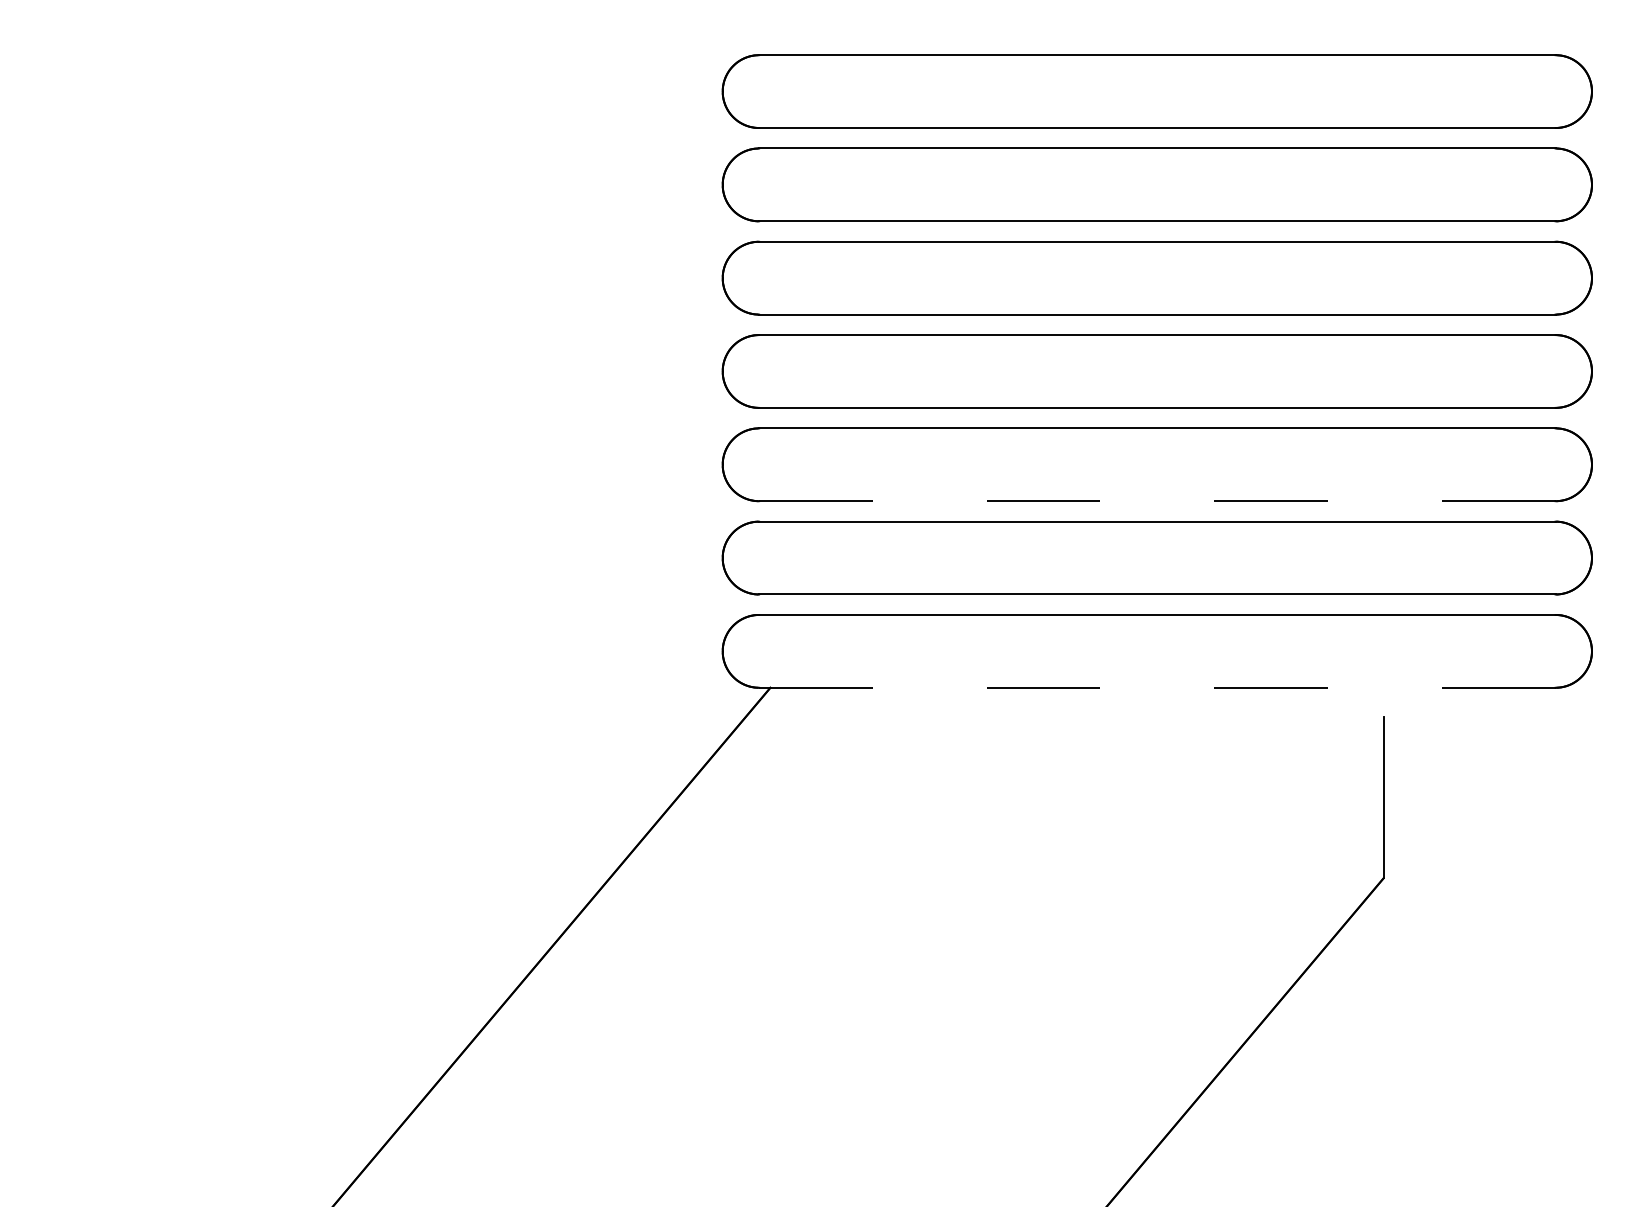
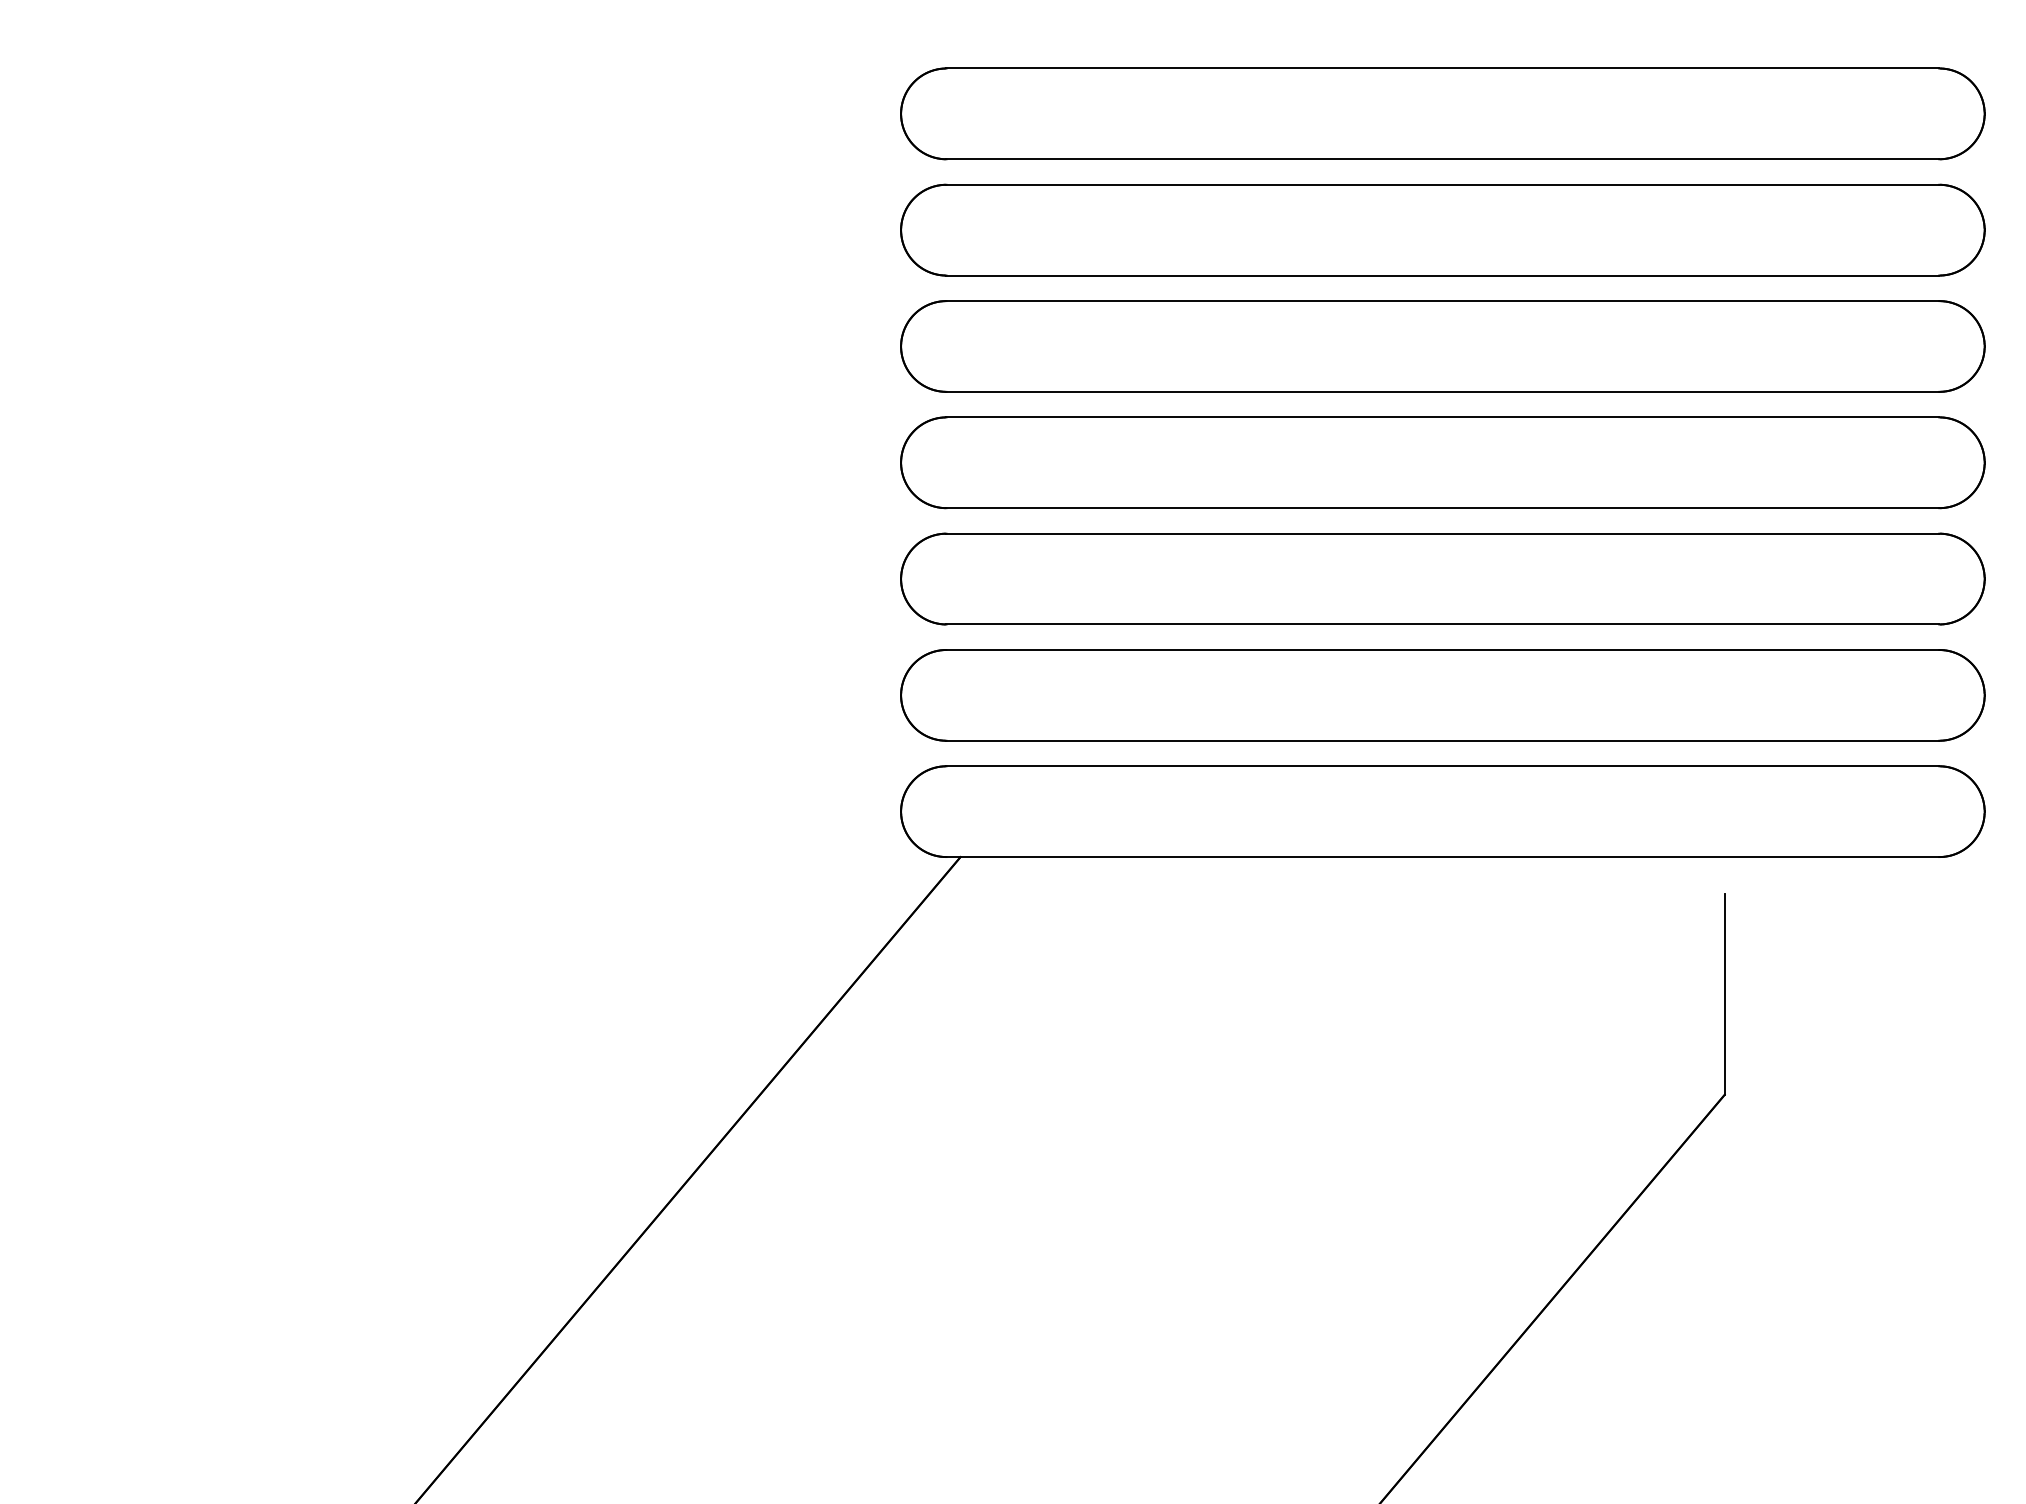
line: (1157, 501) -> (1442, 624), dashed -> solid
line: (1157, 688) -> (1442, 857), dashed -> solid

